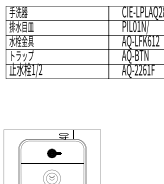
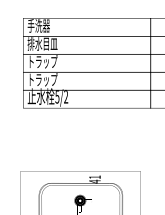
text: (21, 41) -> (42, 61), 水栓金具 -> トラップ
text: (33, 69) -> (57, 96), 1/2 -> 5/2
text: (63, 134) -> (94, 177), 40 -> 41

